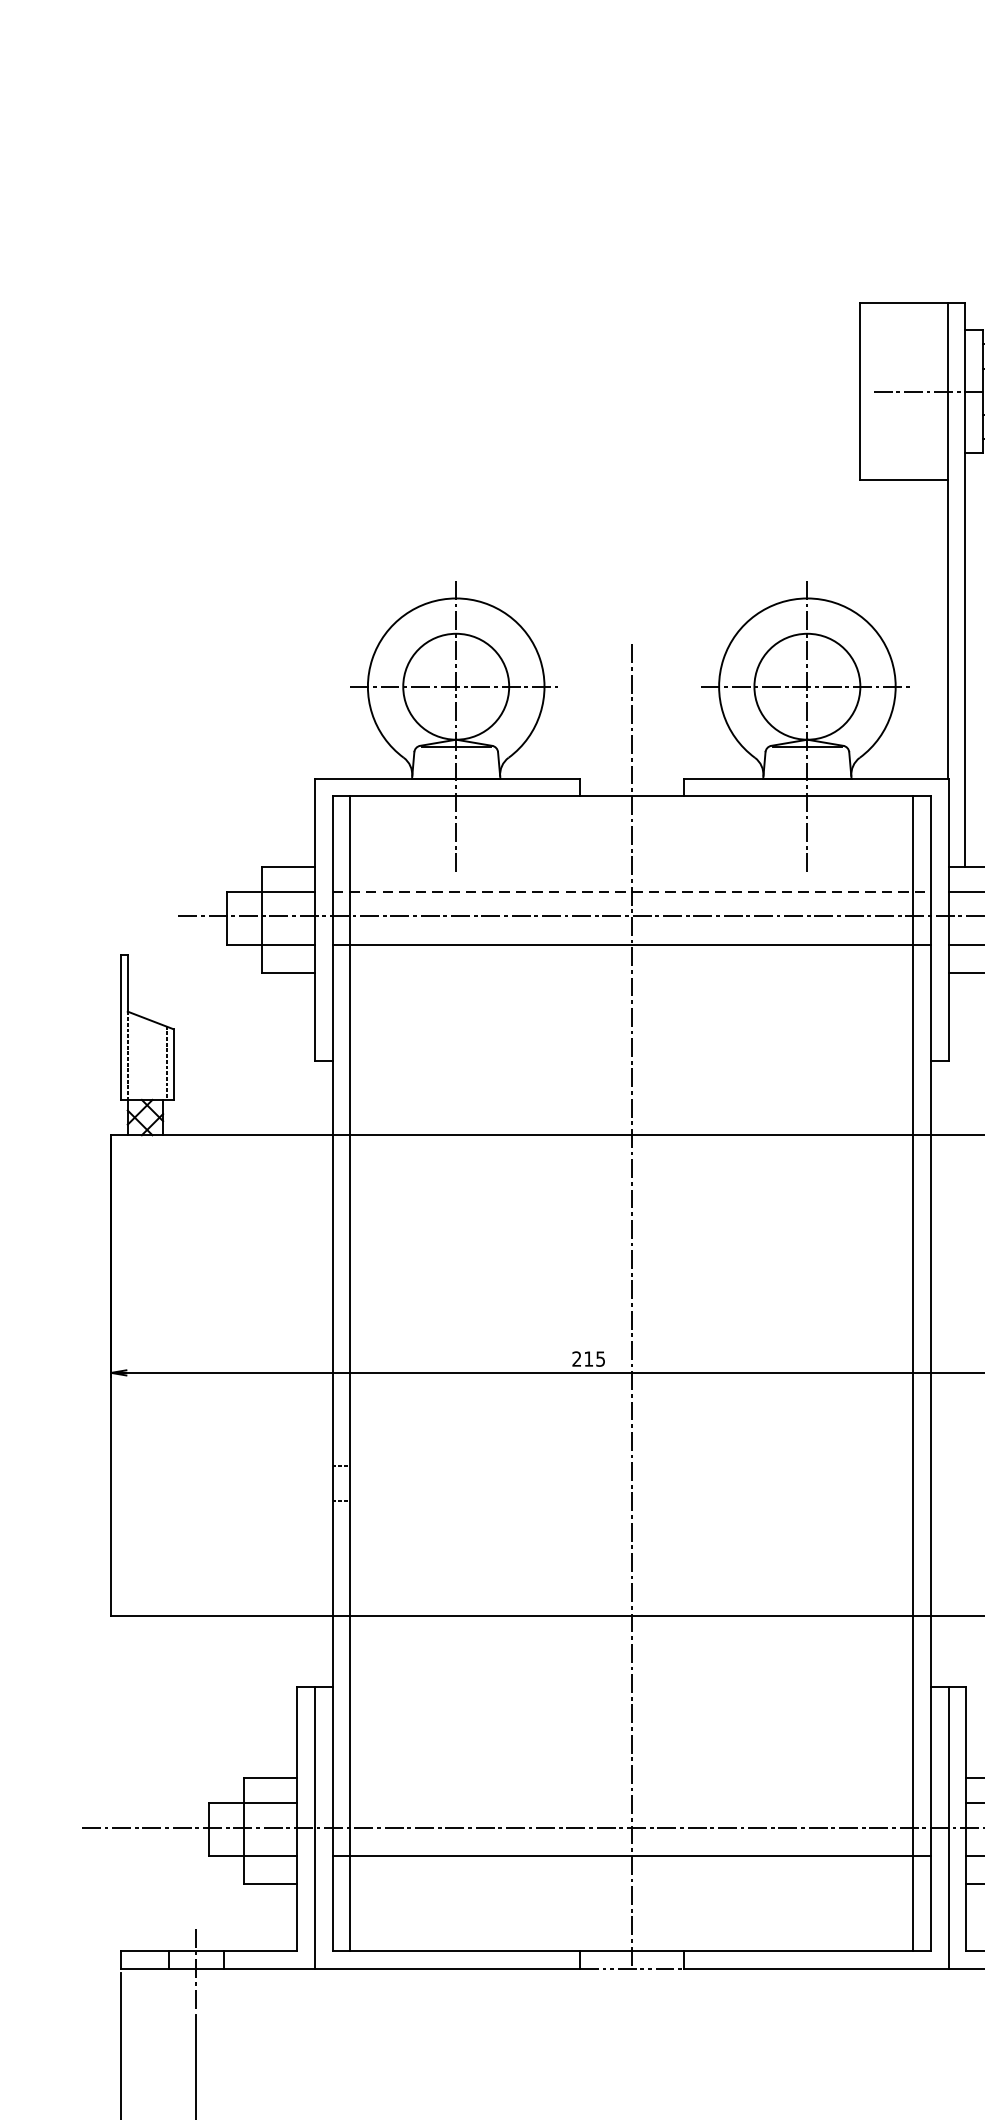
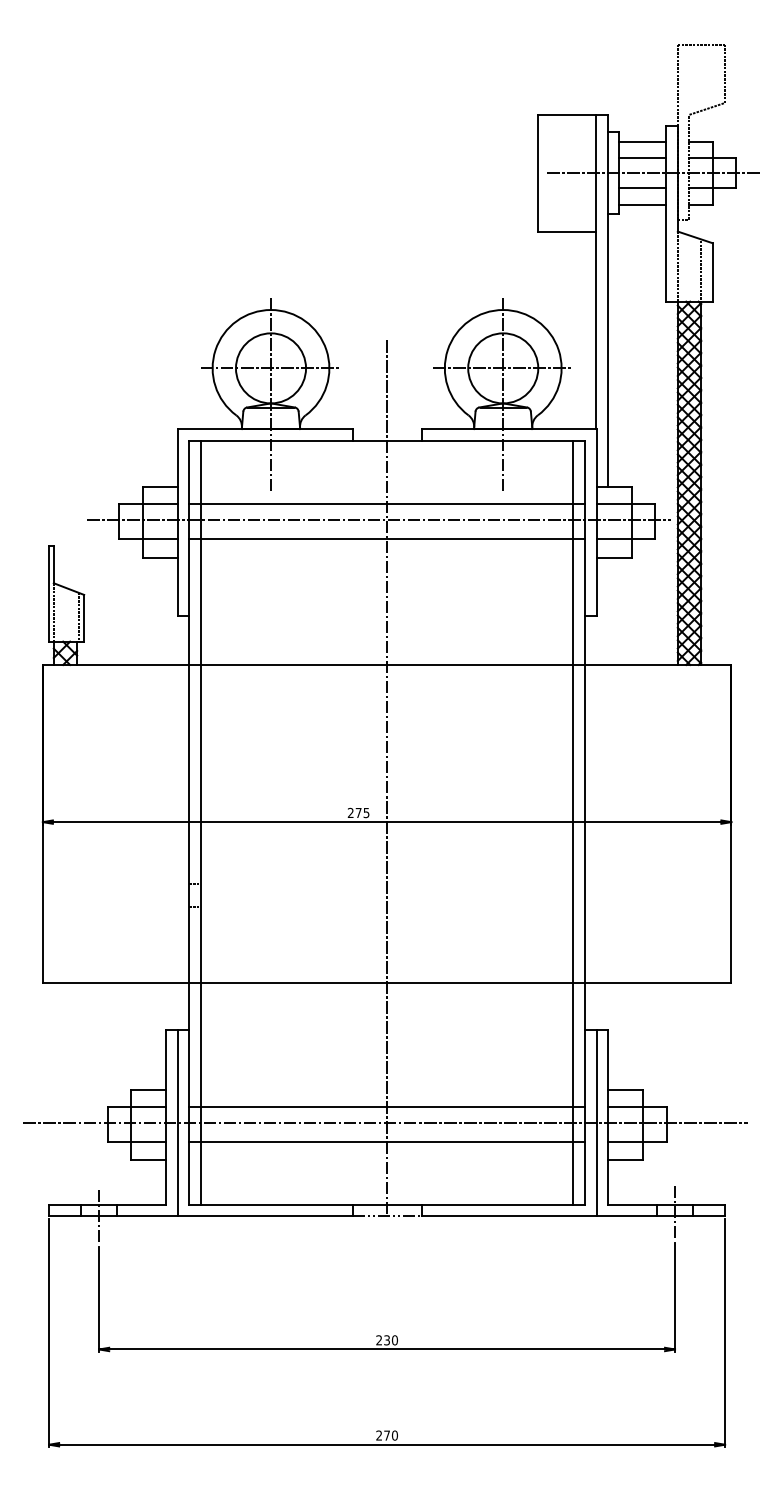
line: (632, 891) -> (387, 503), dashed -> solid
text: (588, 1358) -> (358, 812), 215 -> 275
line: (630, 1802) -> (386, 1106), added

